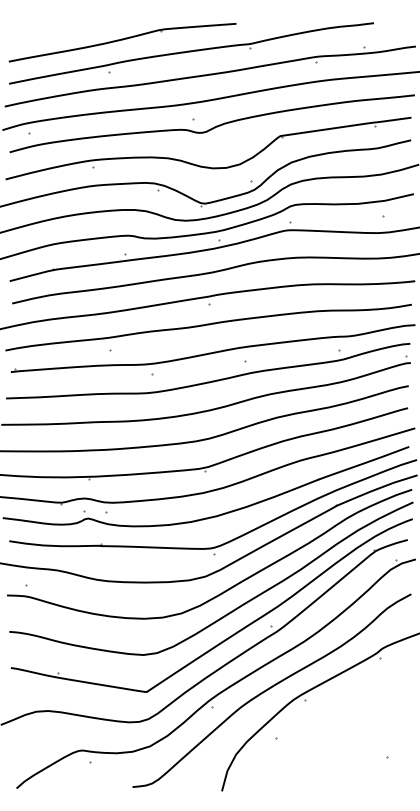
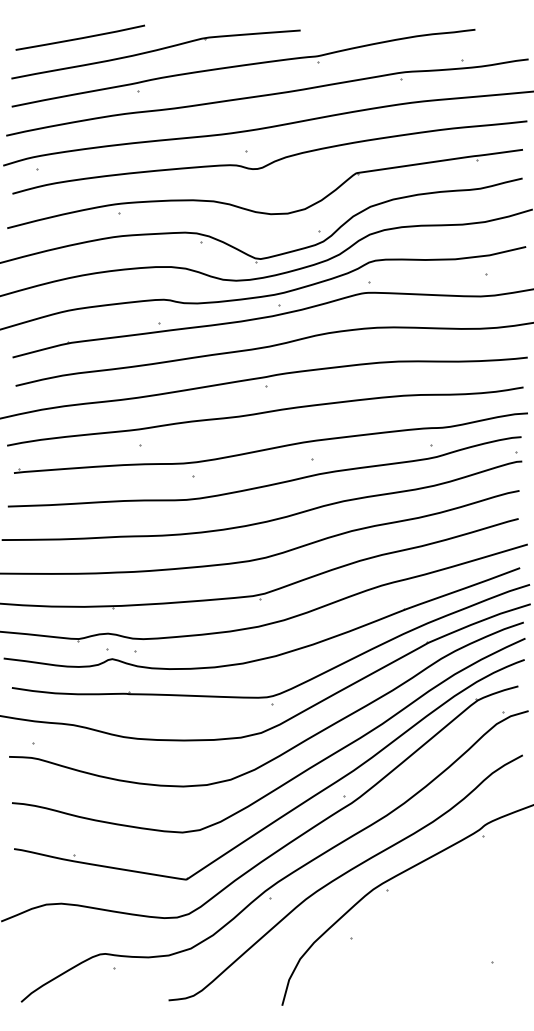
line: (62, 29) -> (79, 37), added

